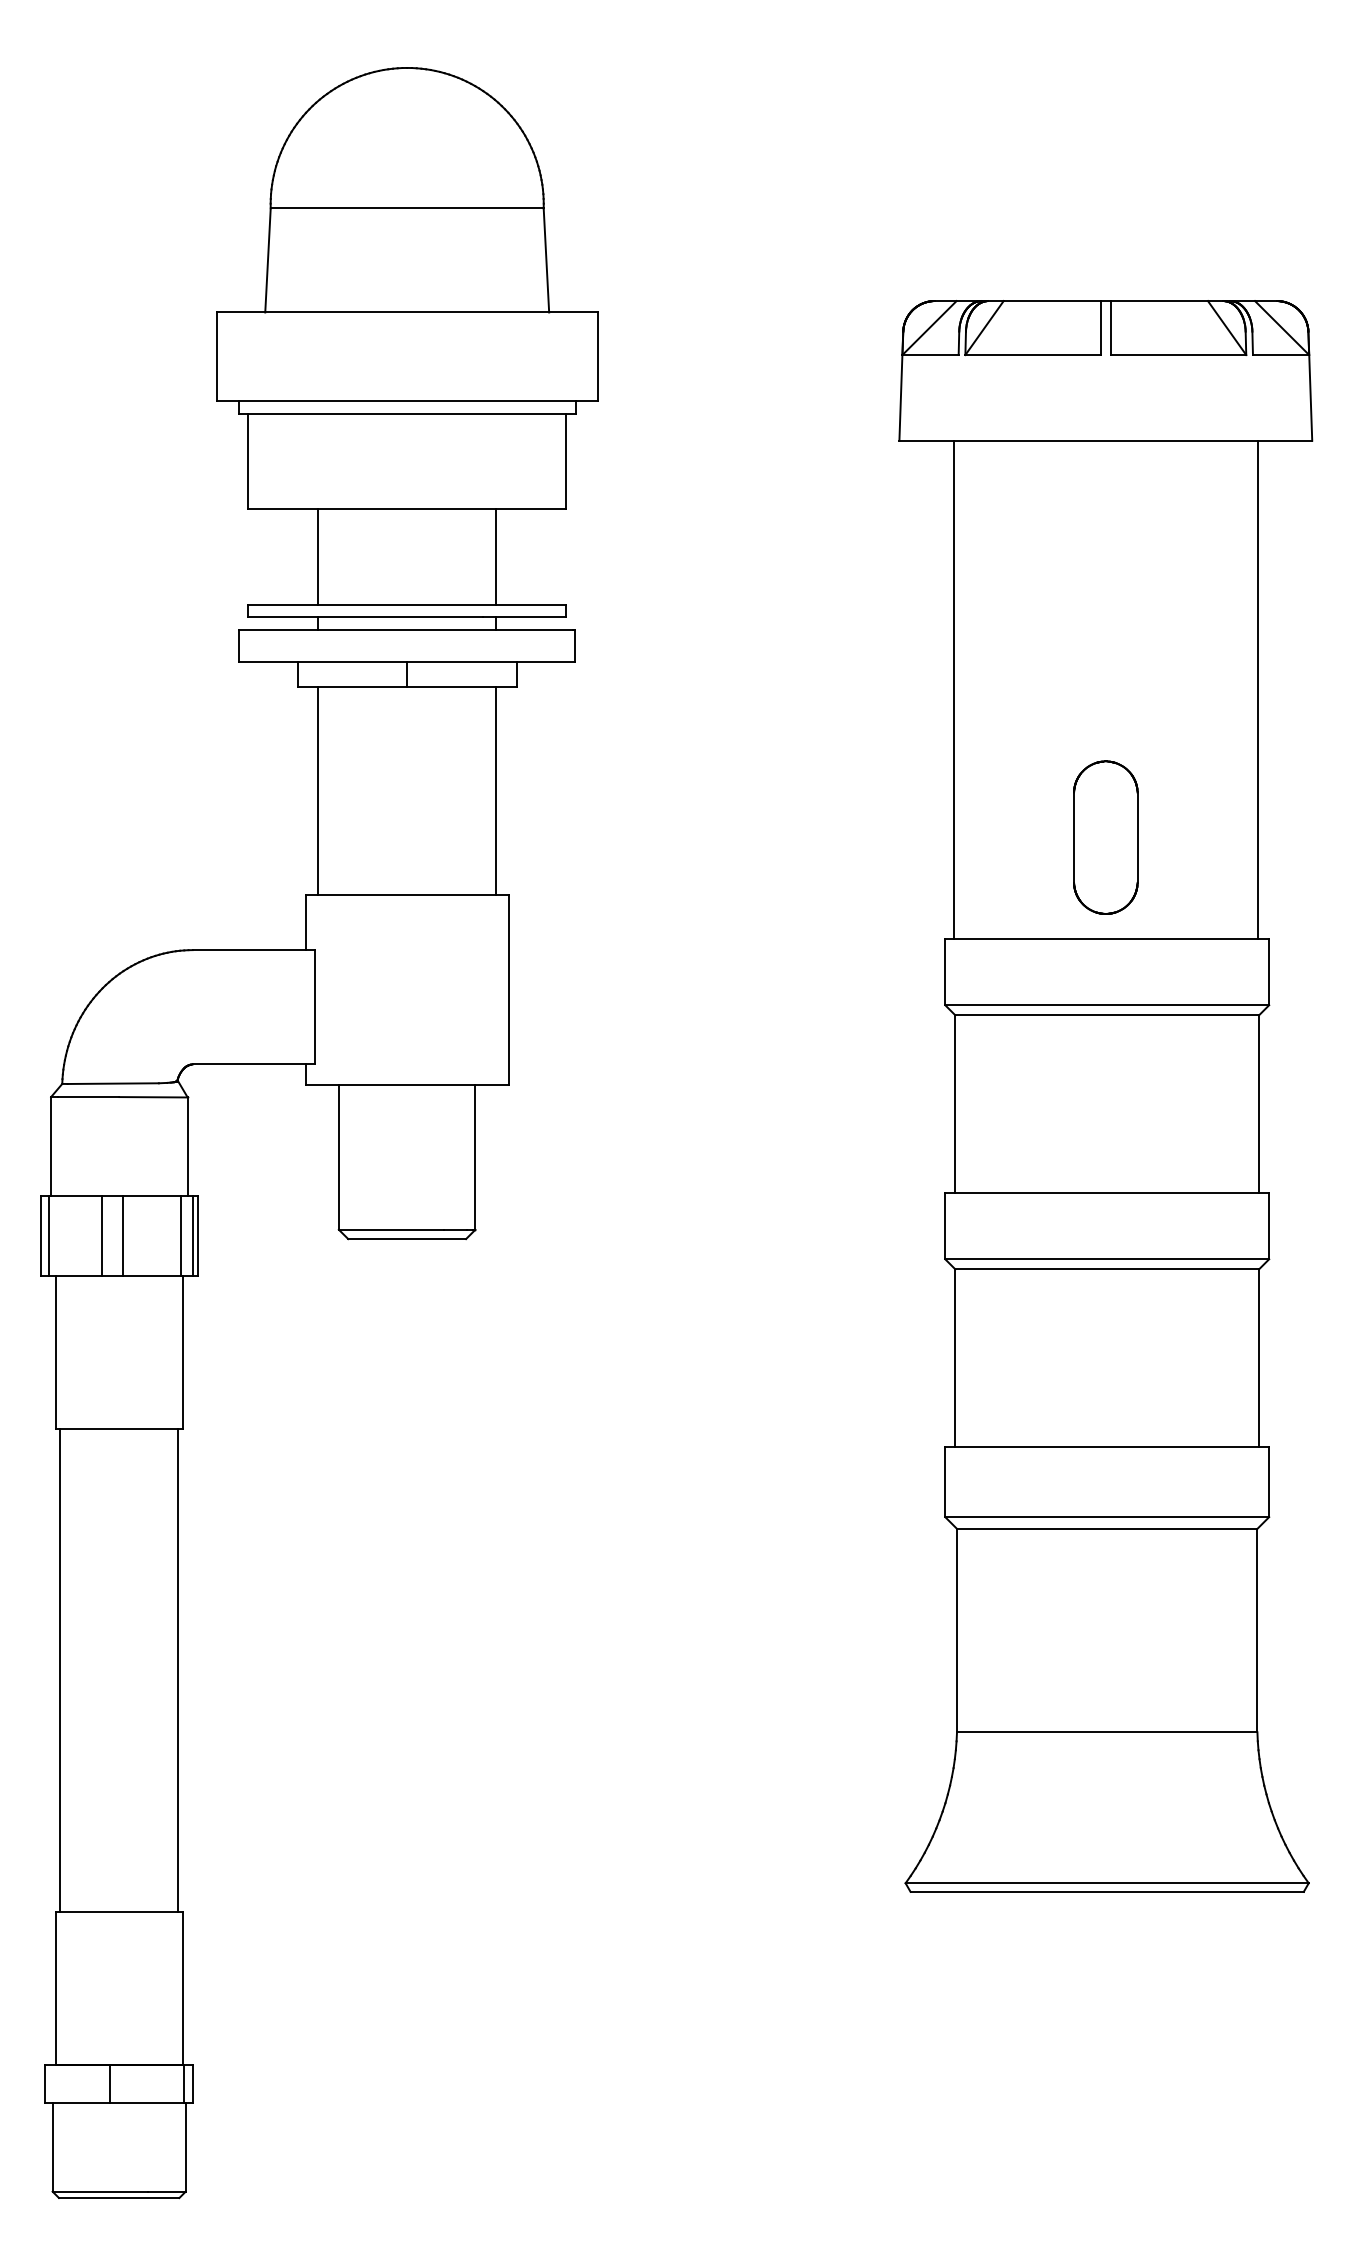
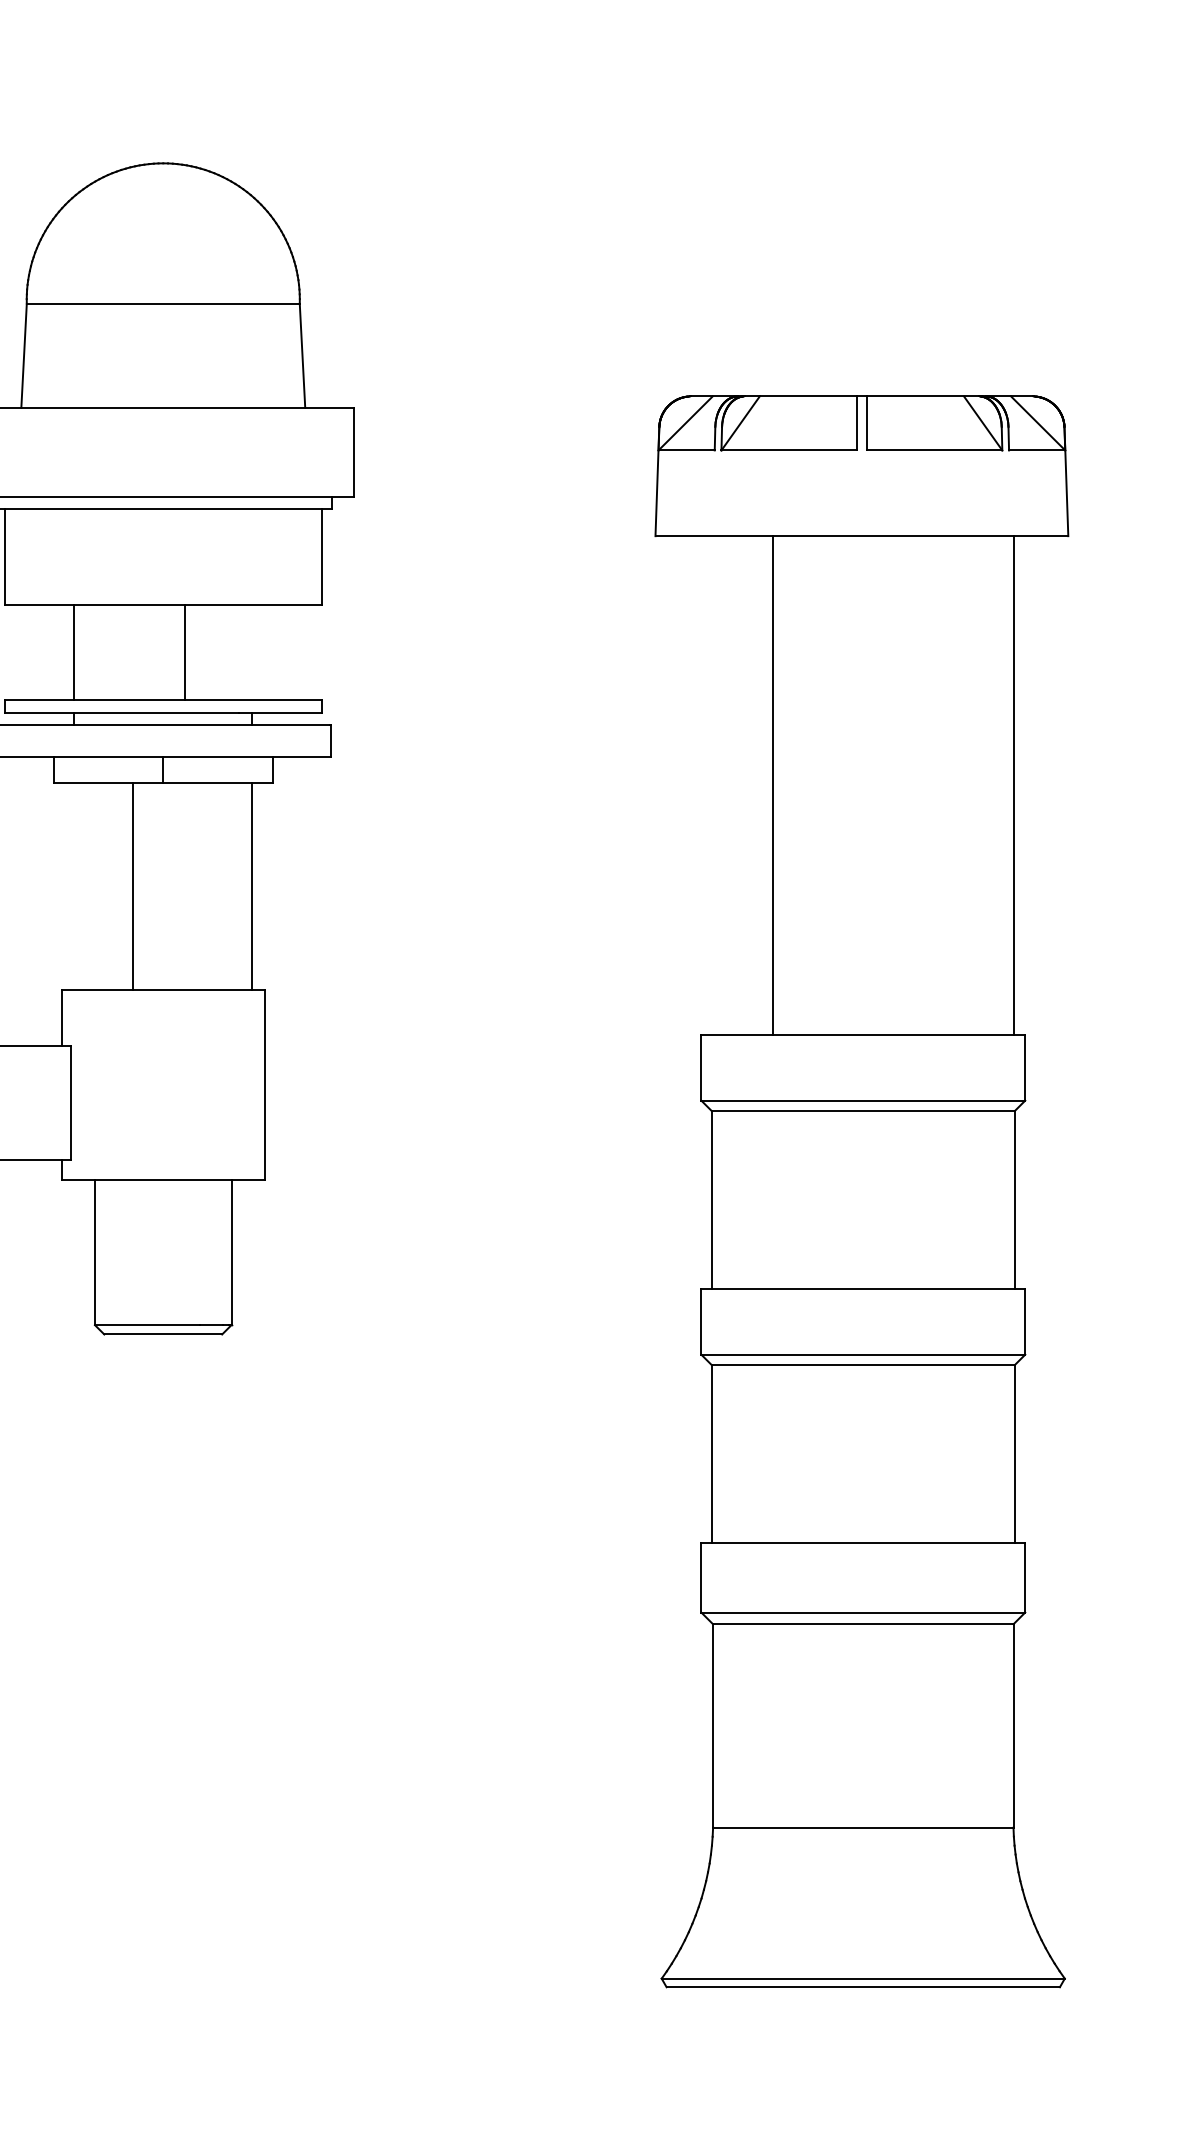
line: (496, 556) -> (185, 651), moved
line: (954, 689) -> (773, 784), moved
line: (318, 790) -> (133, 885), moved
part: (1105, 837) -> (861, 932), removed

